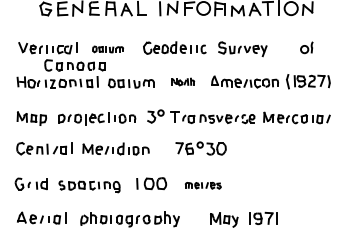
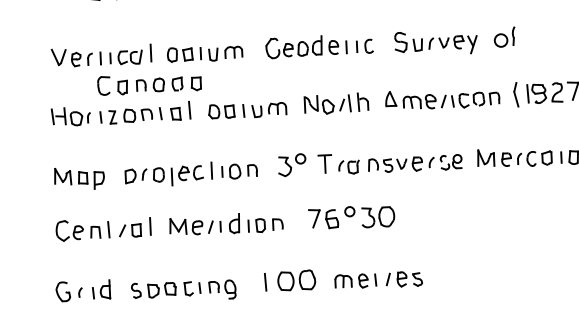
part: (306, 47) -> (504, 36), moved
part: (107, 49) -> (203, 53), size x1.43
part: (183, 81) -> (336, 102), size x1.67
part: (200, 148) -> (350, 217), moved
part: (203, 185) -> (379, 279), size x1.43

